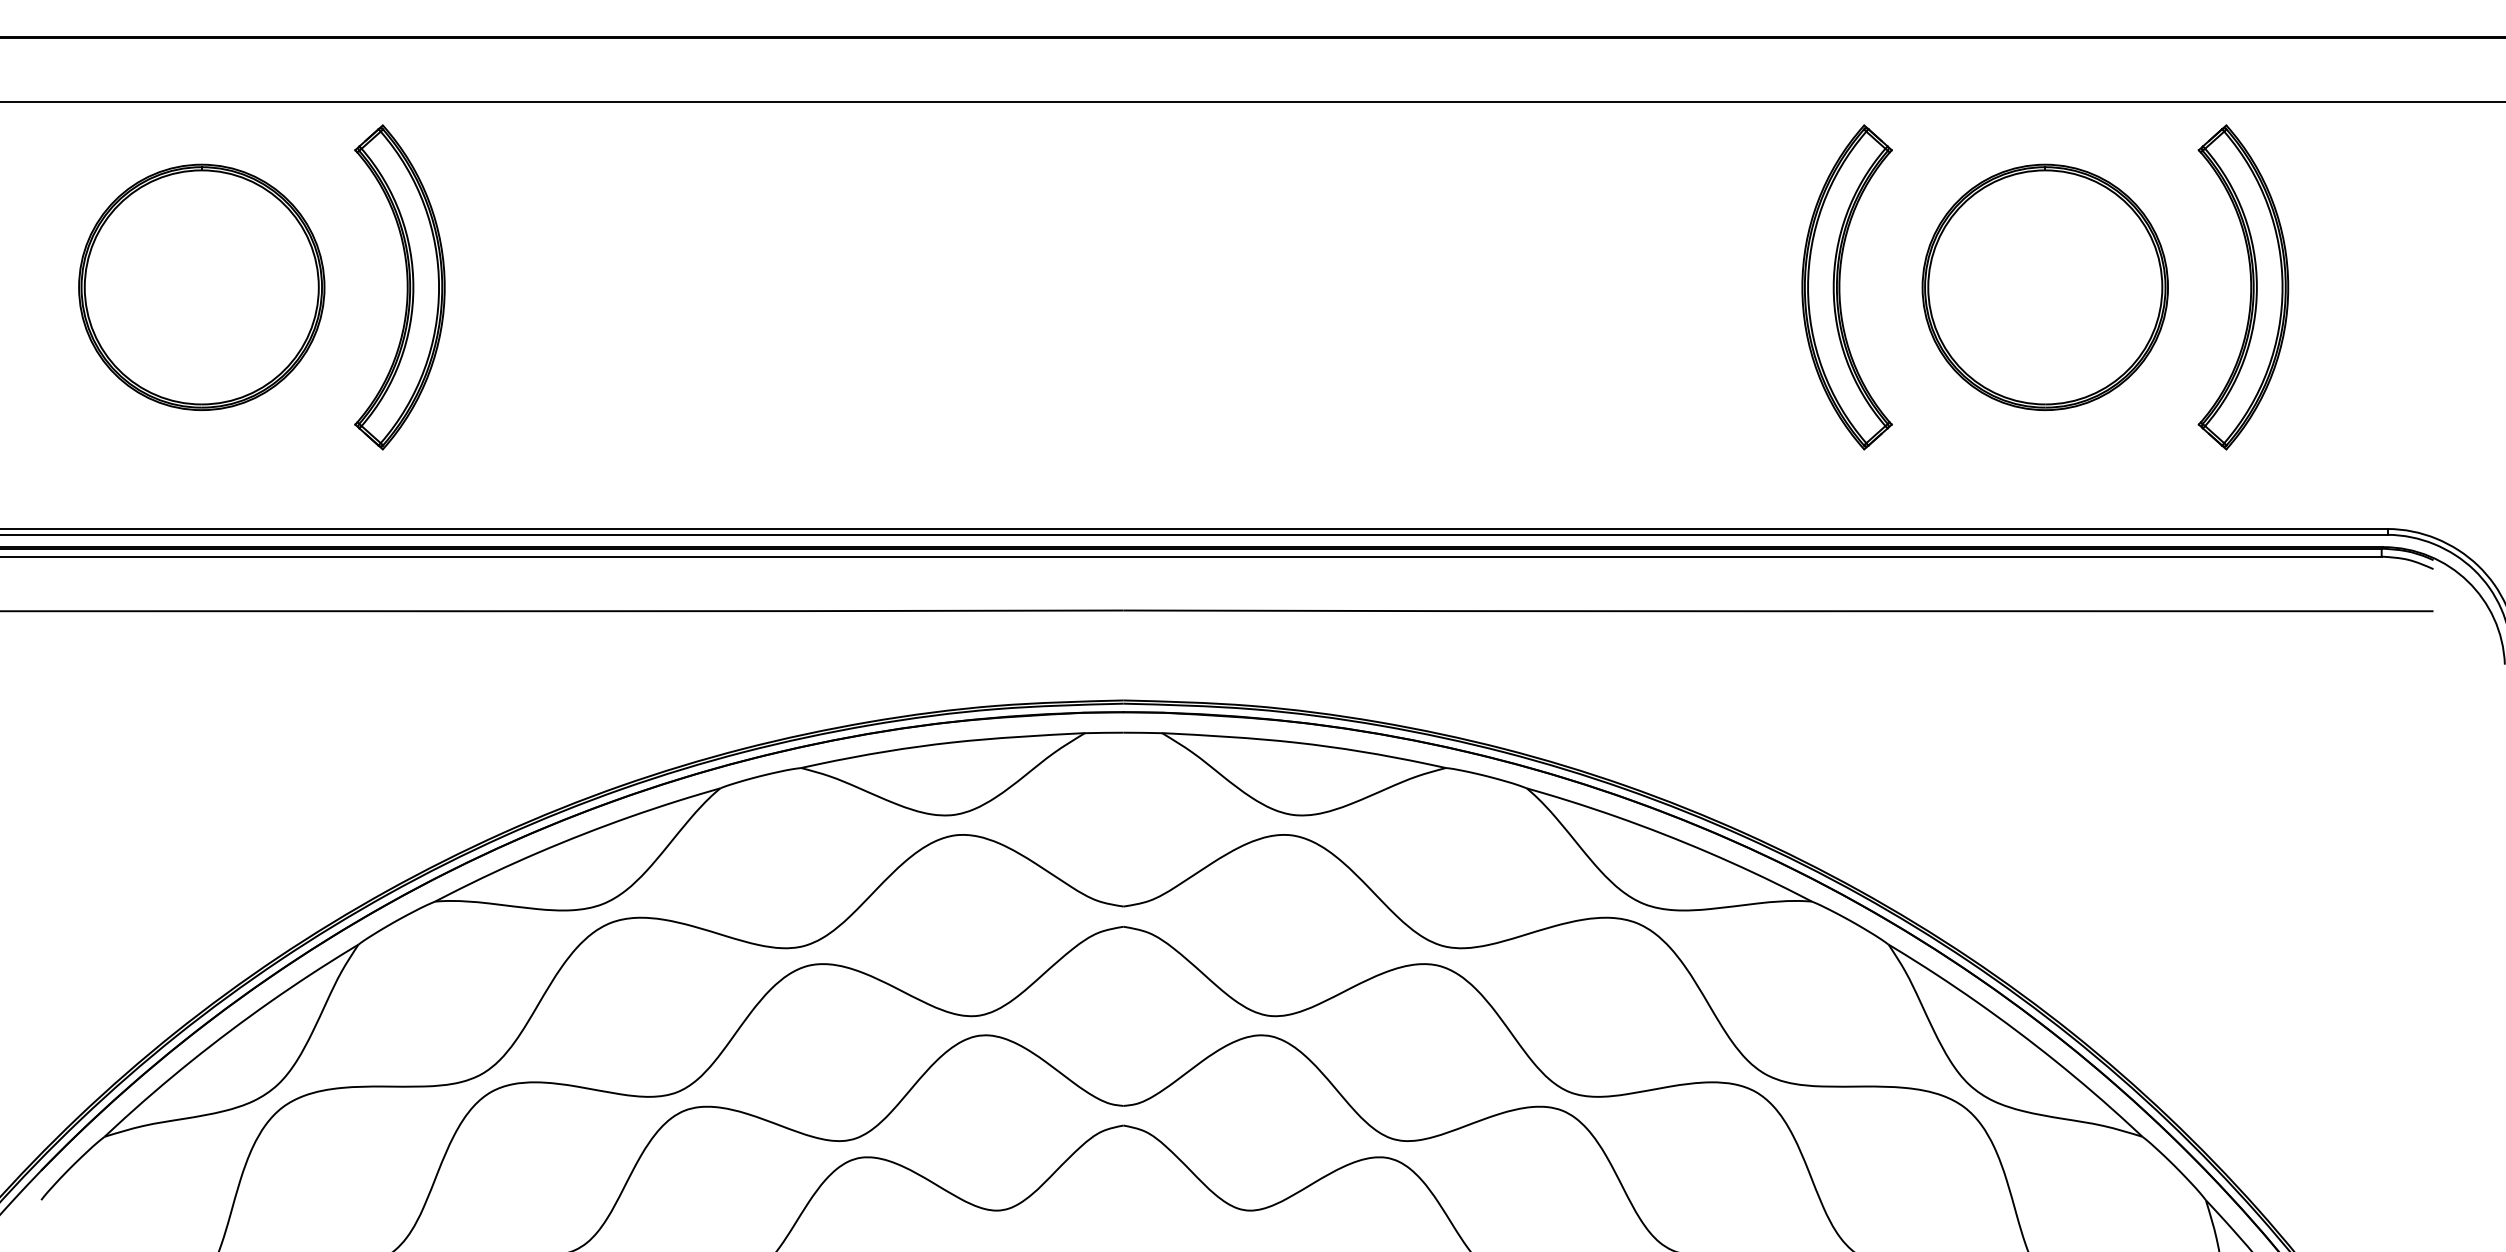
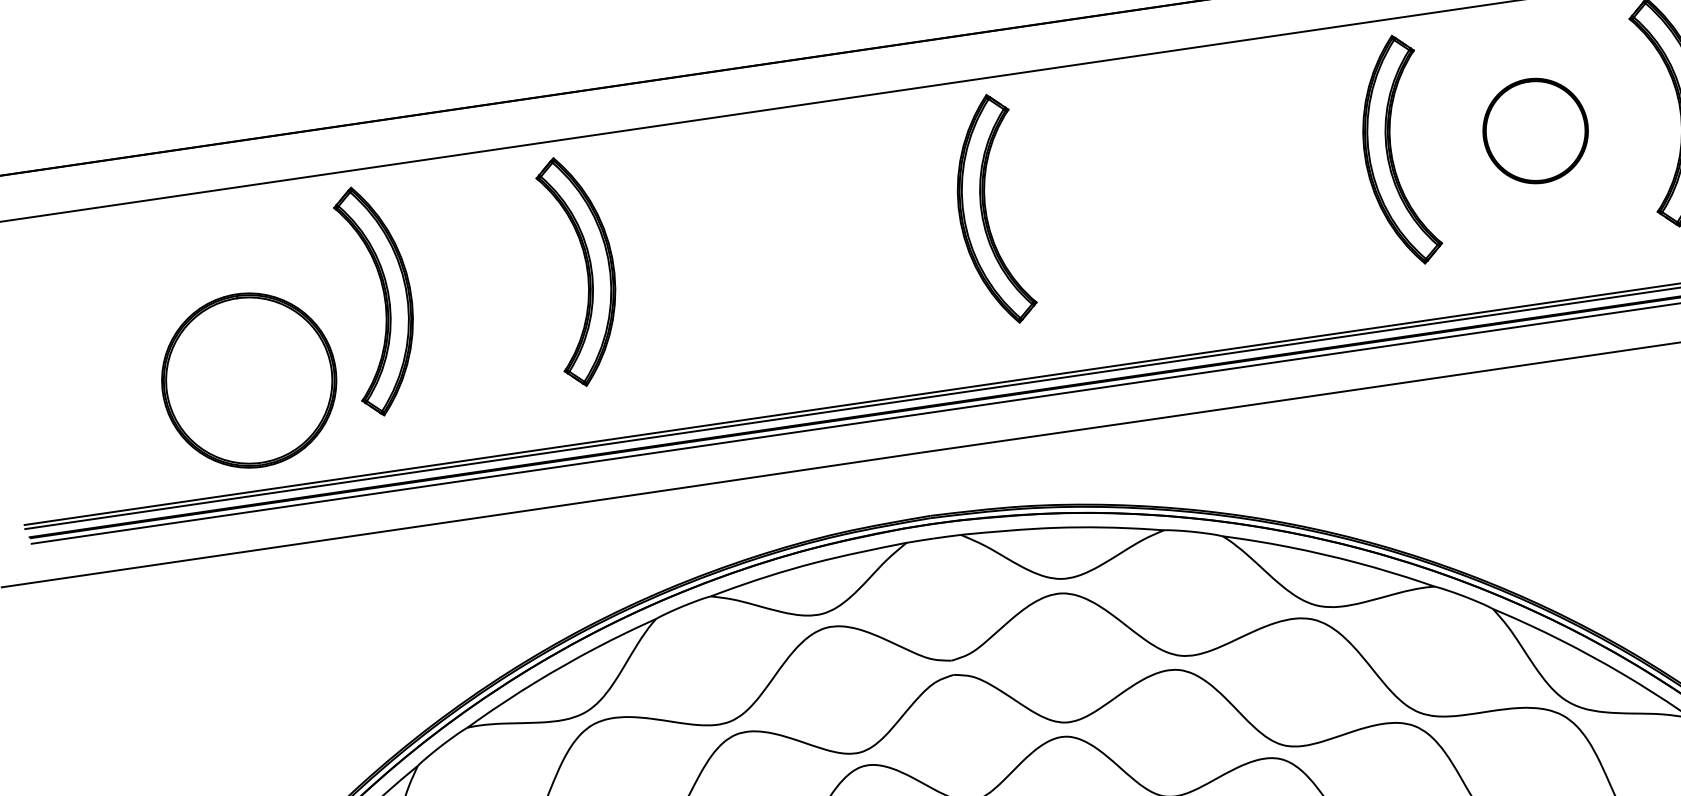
part: (201, 286) -> (248, 379), moved
part: (2044, 286) -> (1535, 130), size x0.6
part: (694, 287) -> (586, 269), added
part: (1269, 287) -> (990, 210), added

